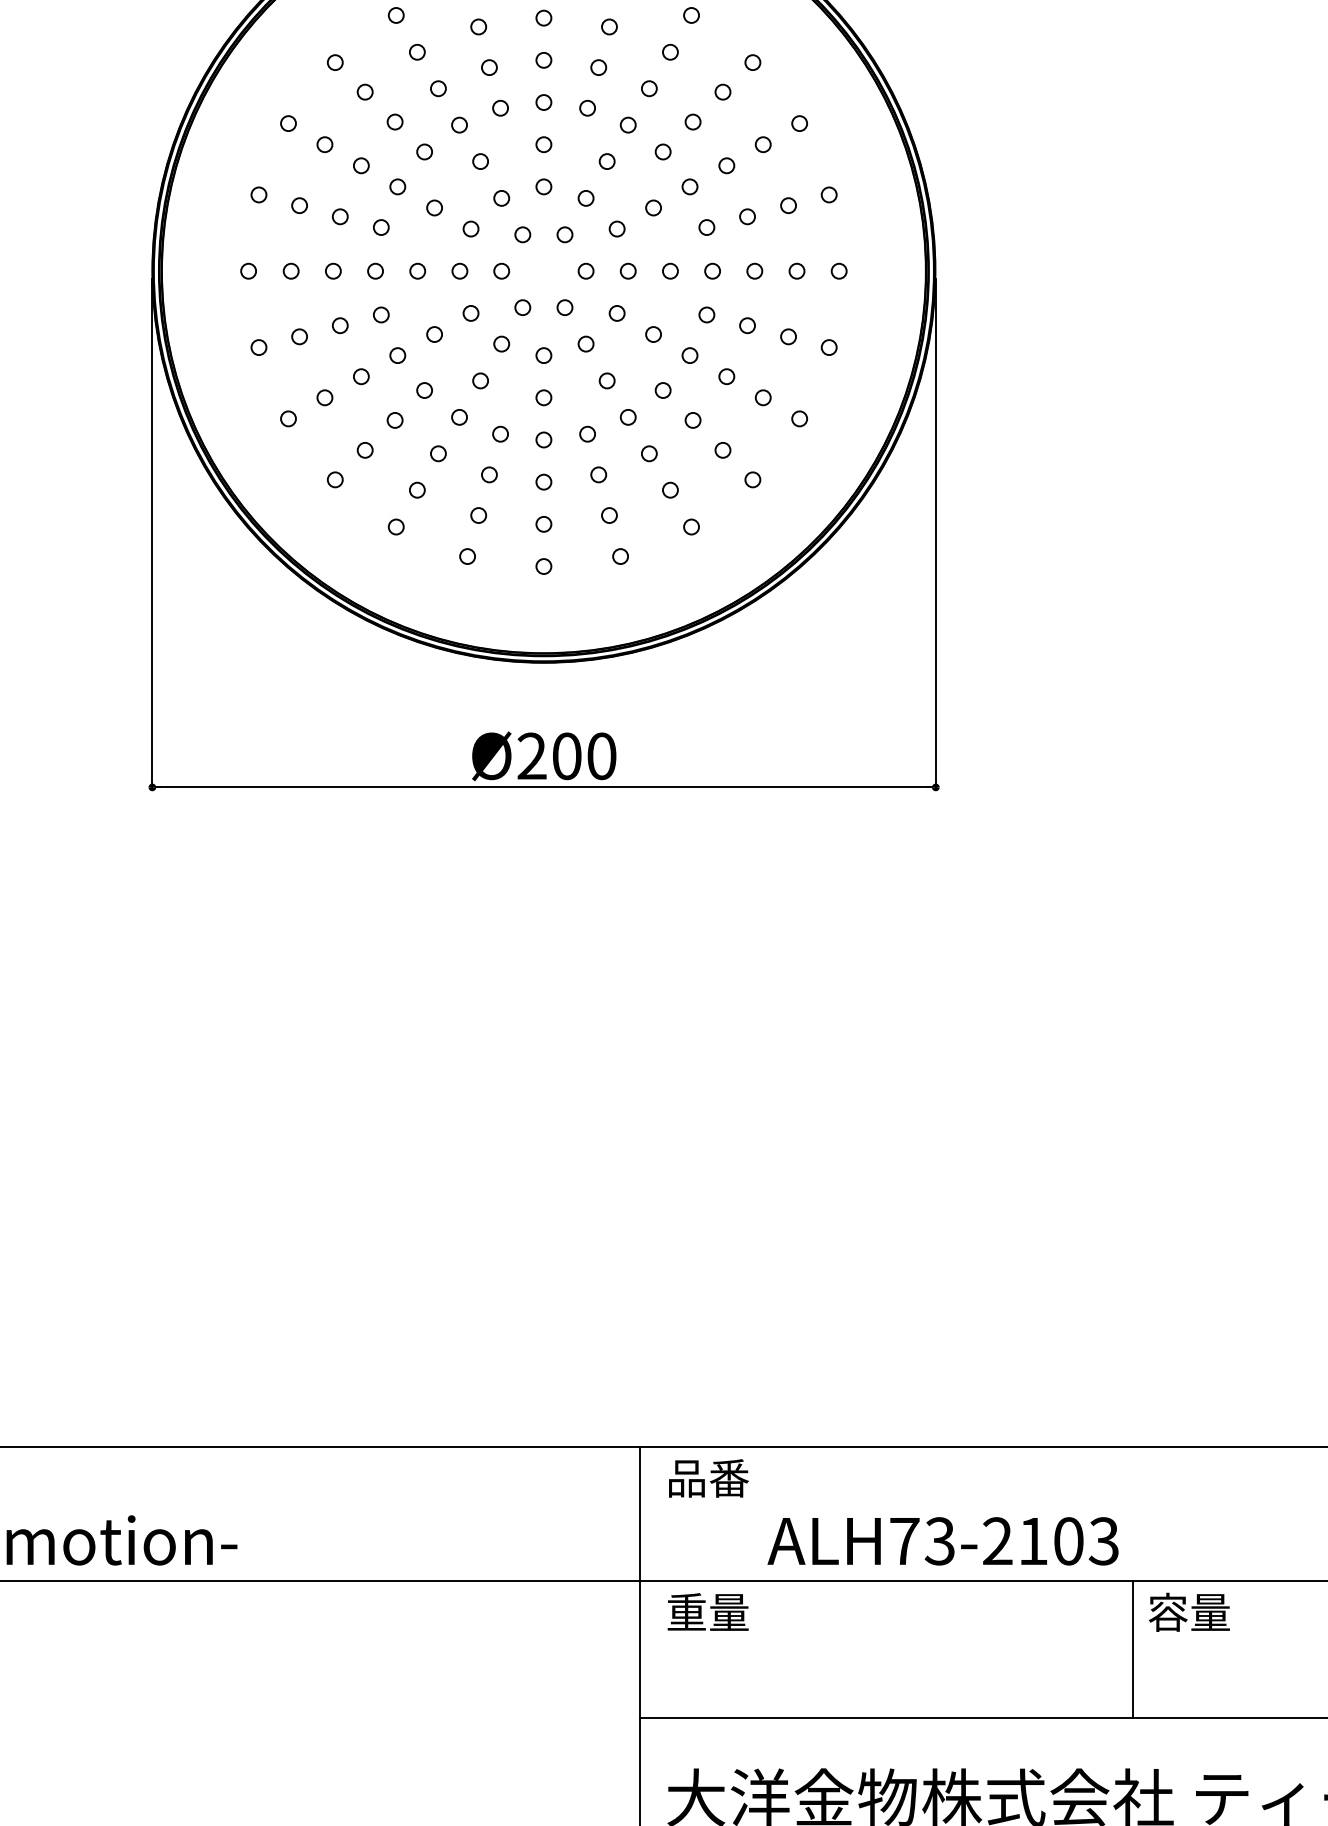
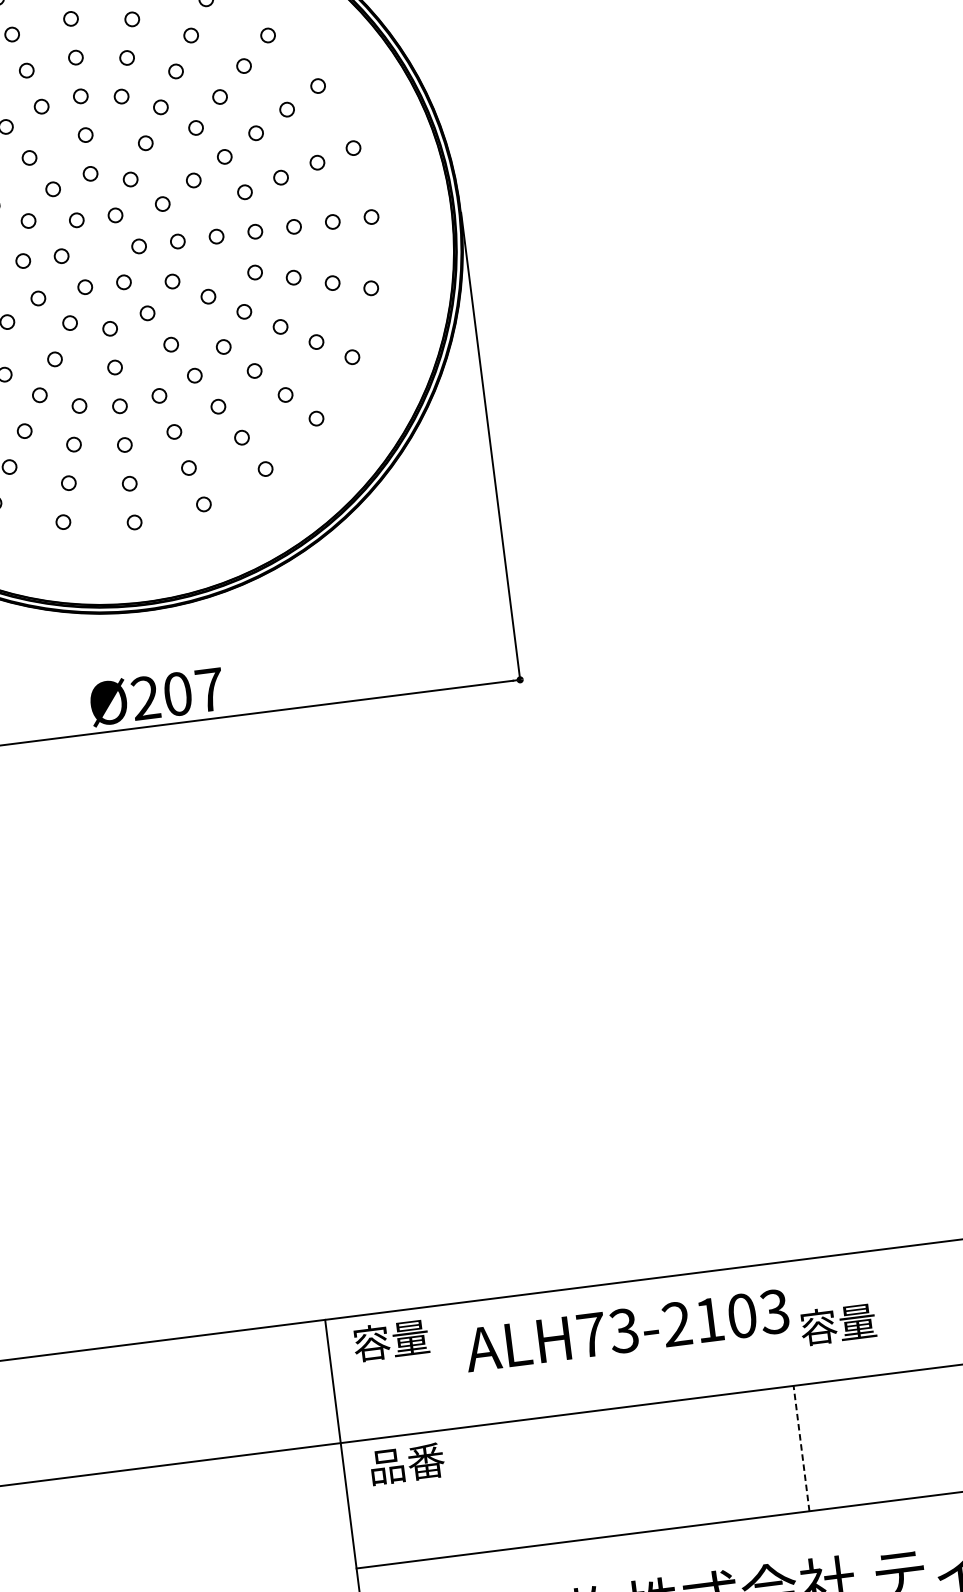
text: (601, 756) -> (209, 690), Ø200 -> Ø207
text: (707, 1477) -> (390, 1340), 品番 -> 容量
text: (942, 1541) -> (626, 1330), moved
text: (1189, 1611) -> (838, 1323), moved
text: (707, 1612) -> (406, 1464), 重量 -> 品番
line: (1133, 1648) -> (801, 1447), solid -> dashed

